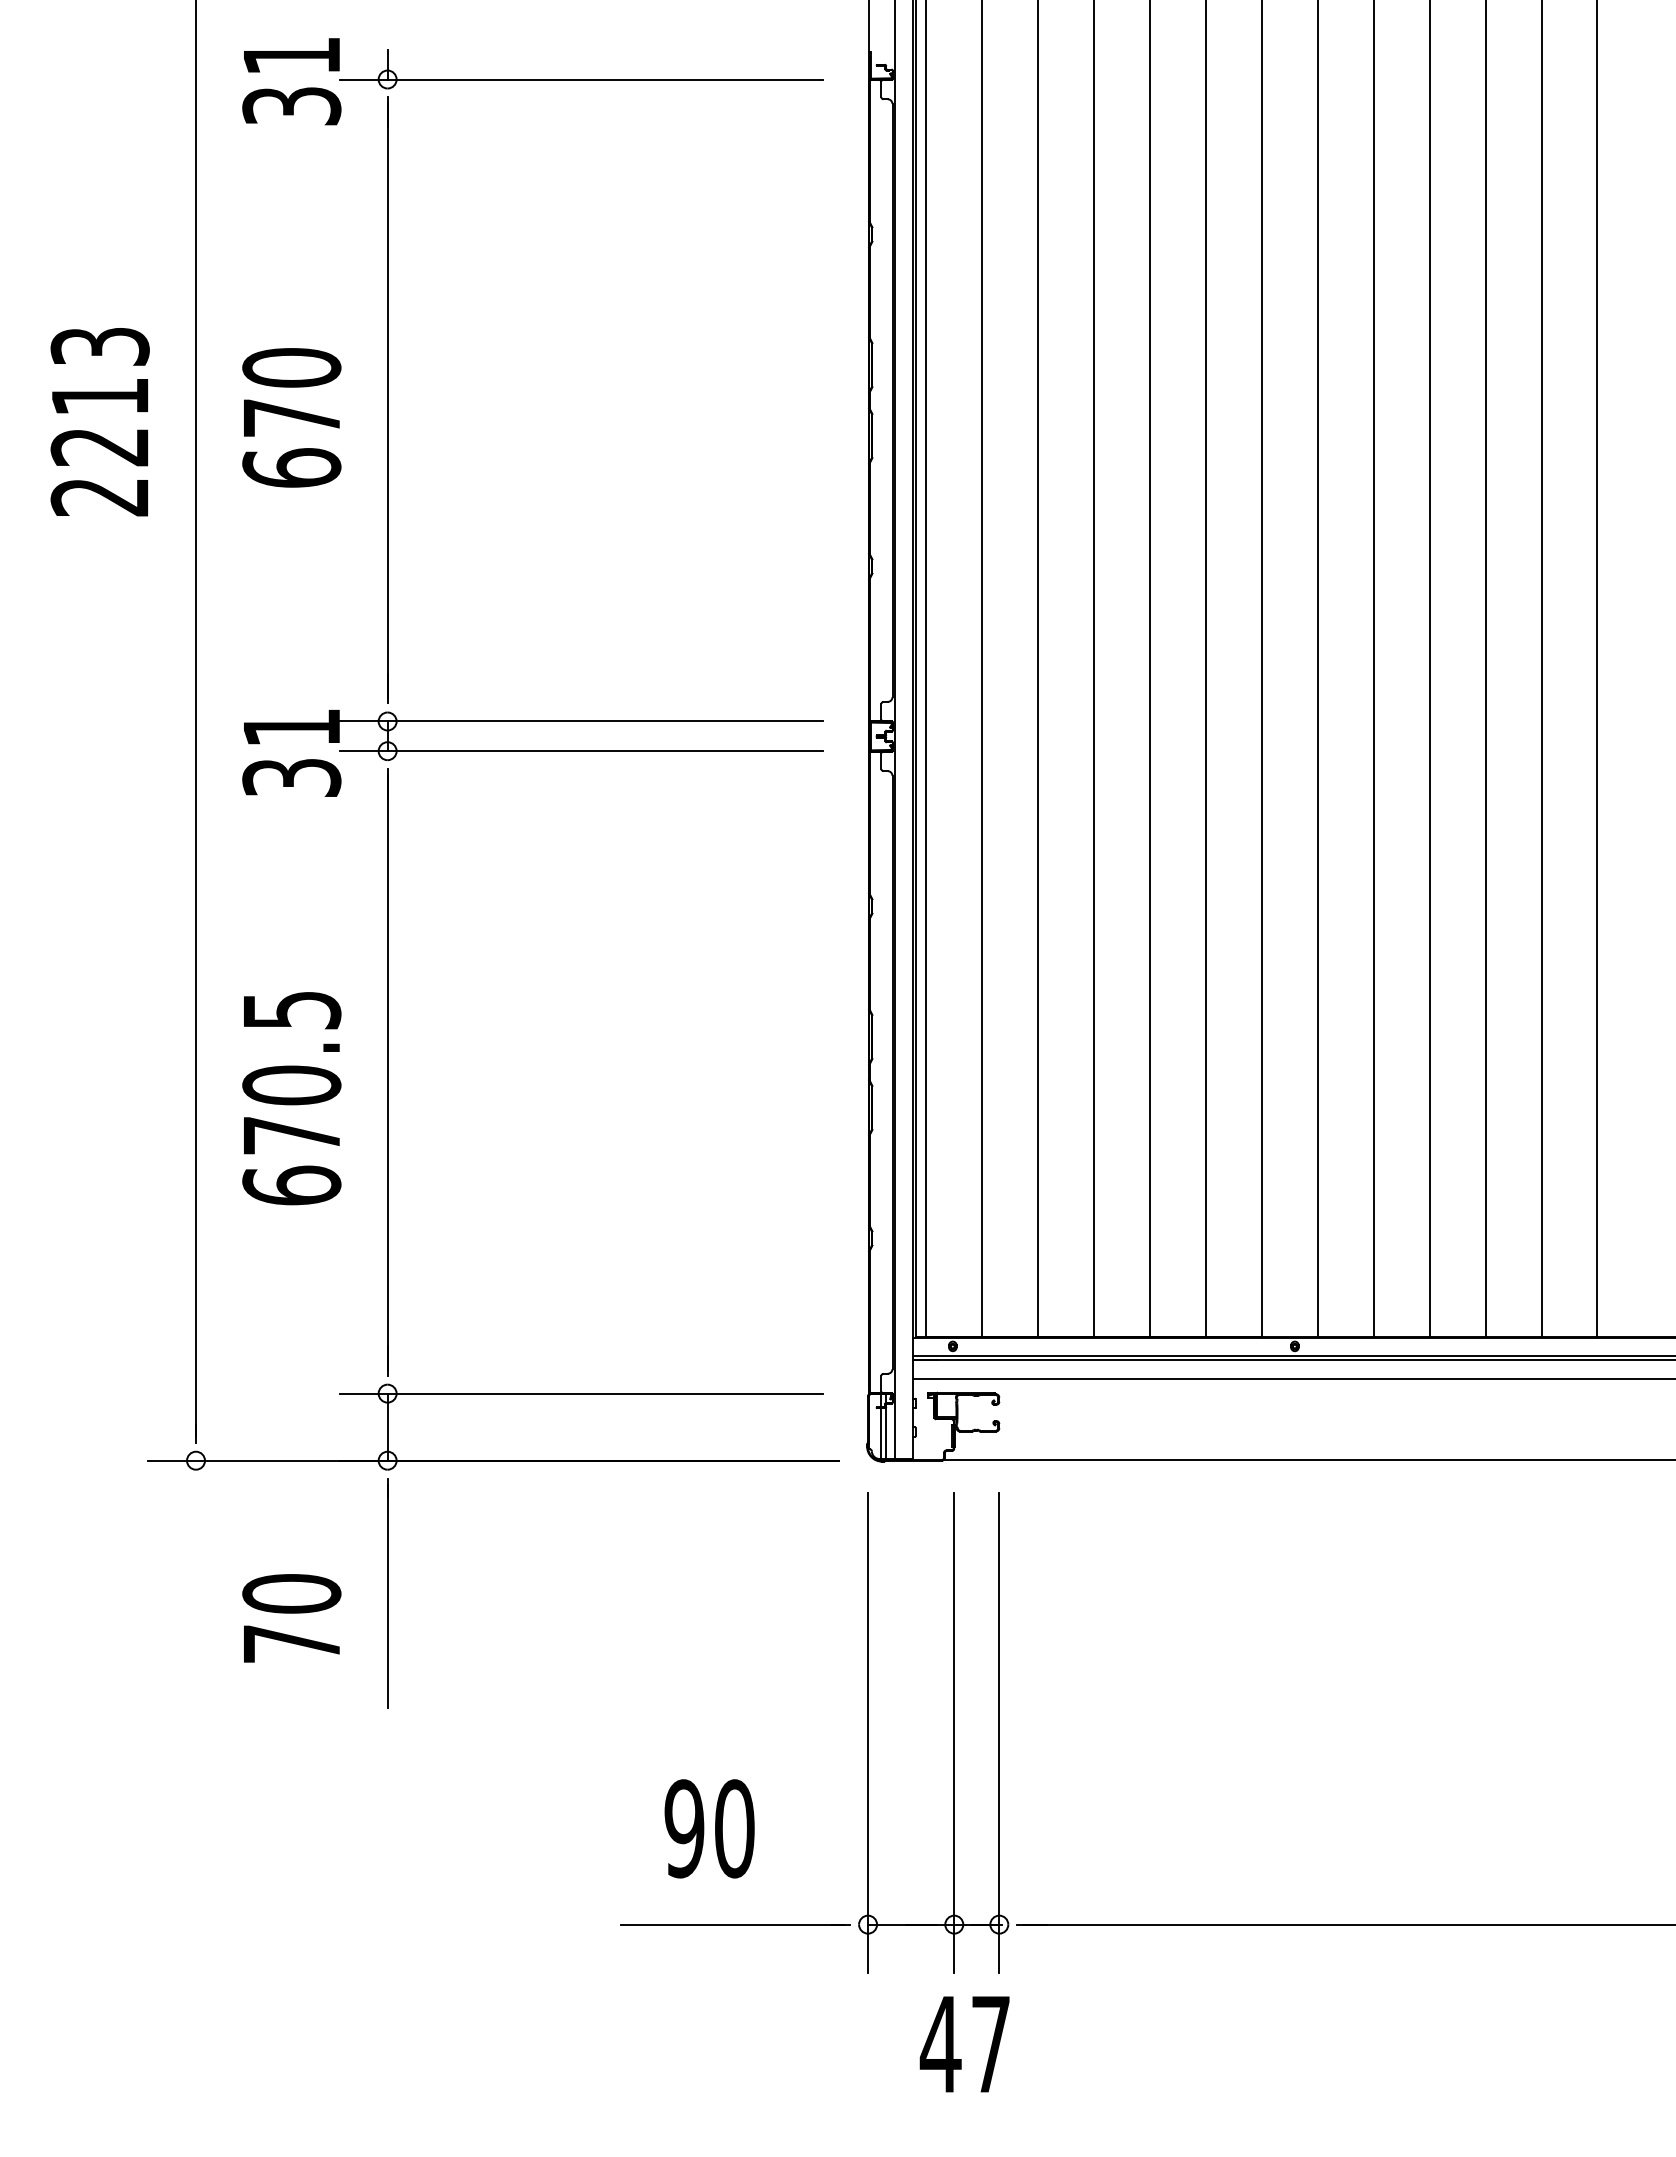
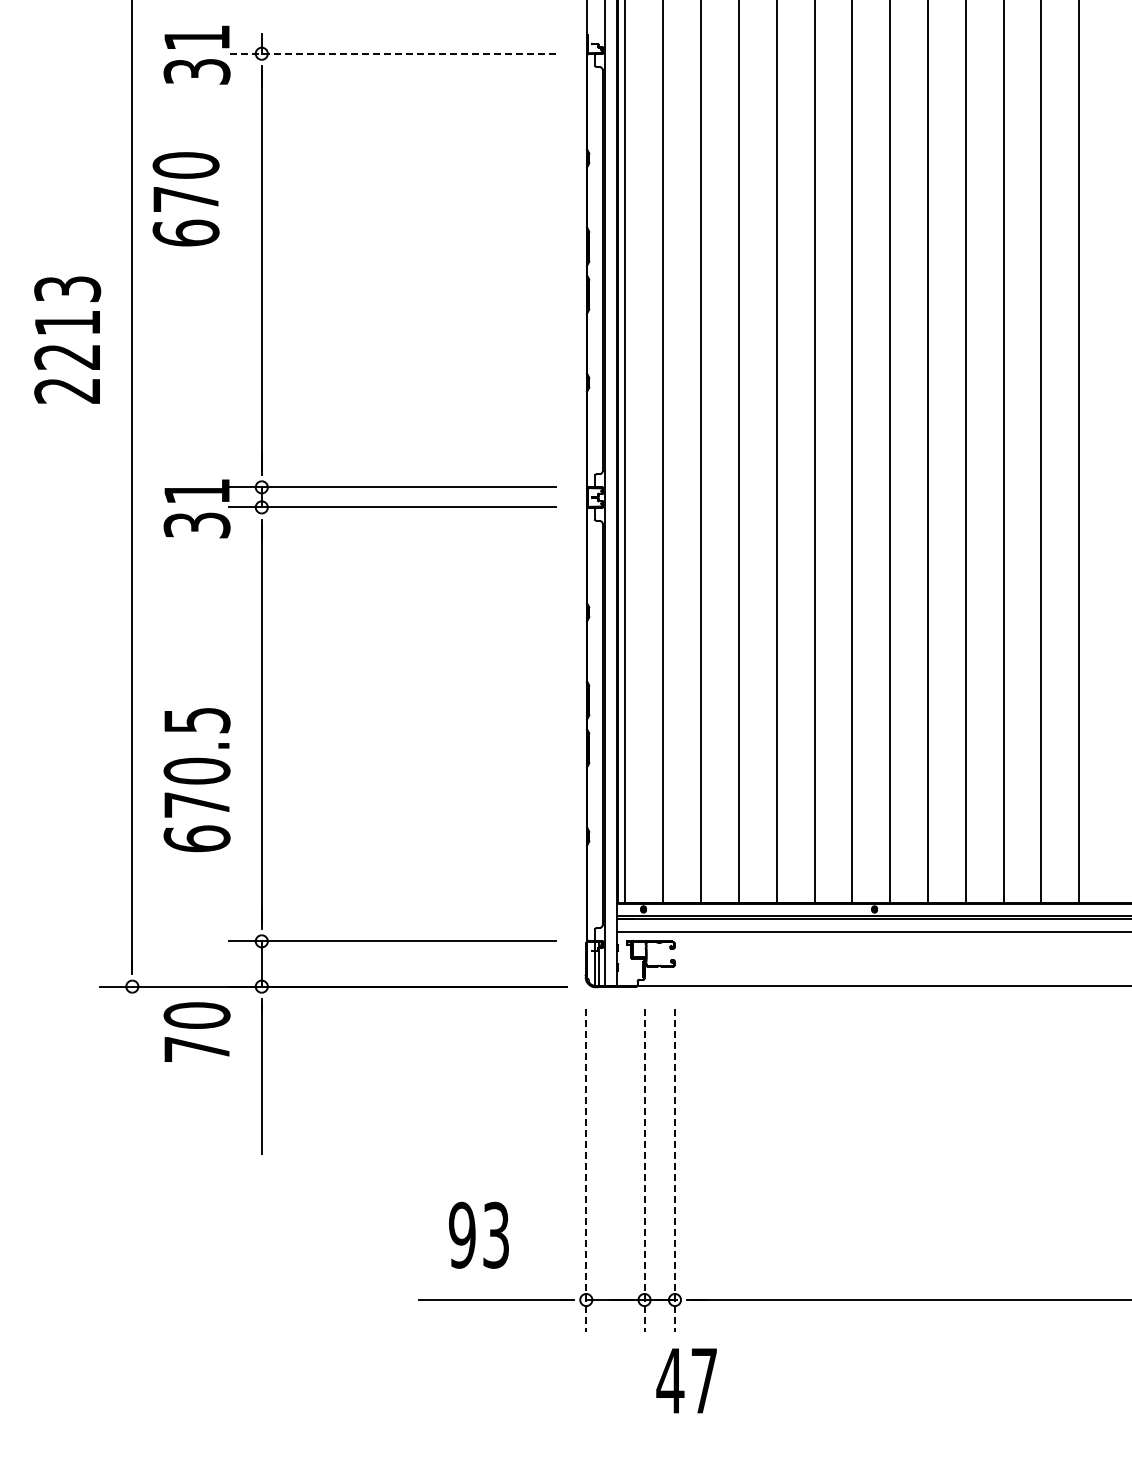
line: (581, 79) -> (392, 53), solid -> dashed
text: (290, 418) -> (185, 199), moved
text: (99, 421) -> (67, 339), moved
text: (290, 1099) -> (196, 780), moved
text: (290, 1617) -> (196, 1031), moved
line: (868, 1732) -> (586, 1170), solid -> dashed
line: (954, 1732) -> (644, 1170), solid -> dashed
line: (998, 1732) -> (674, 1170), solid -> dashed
text: (735, 1827) -> (496, 1234), 90 -> 93
text: (964, 2043) -> (686, 1380), moved

